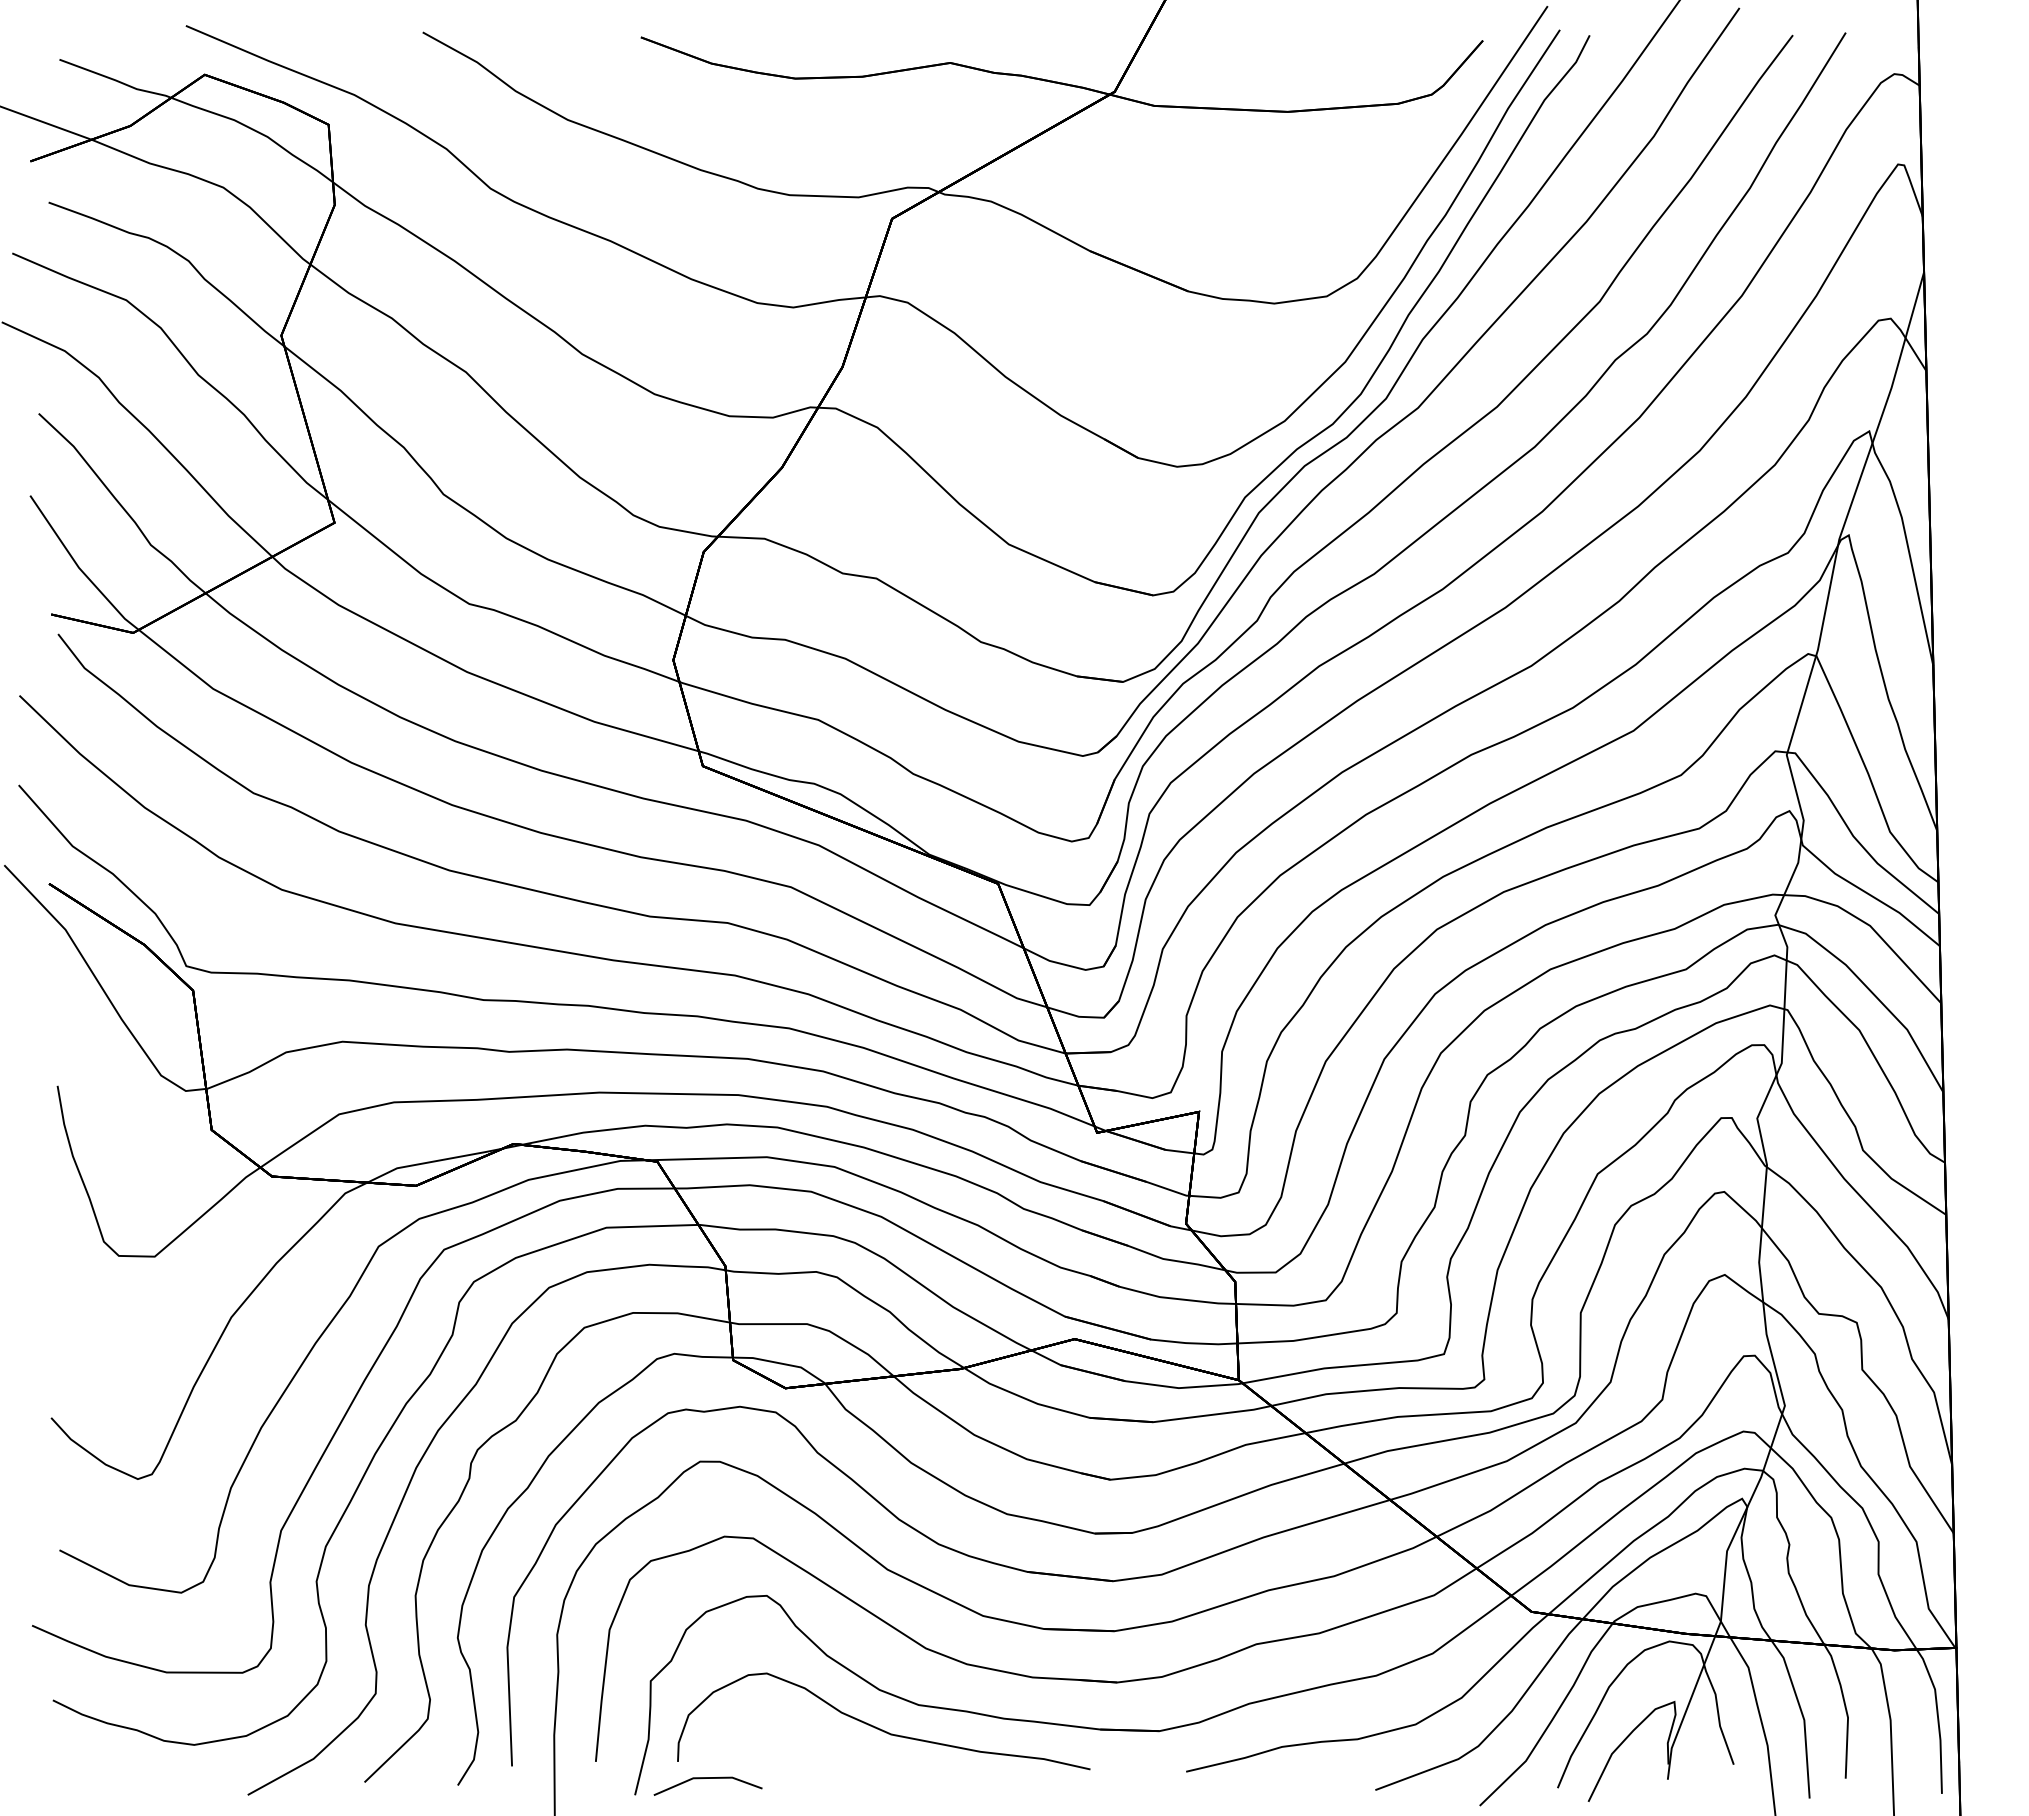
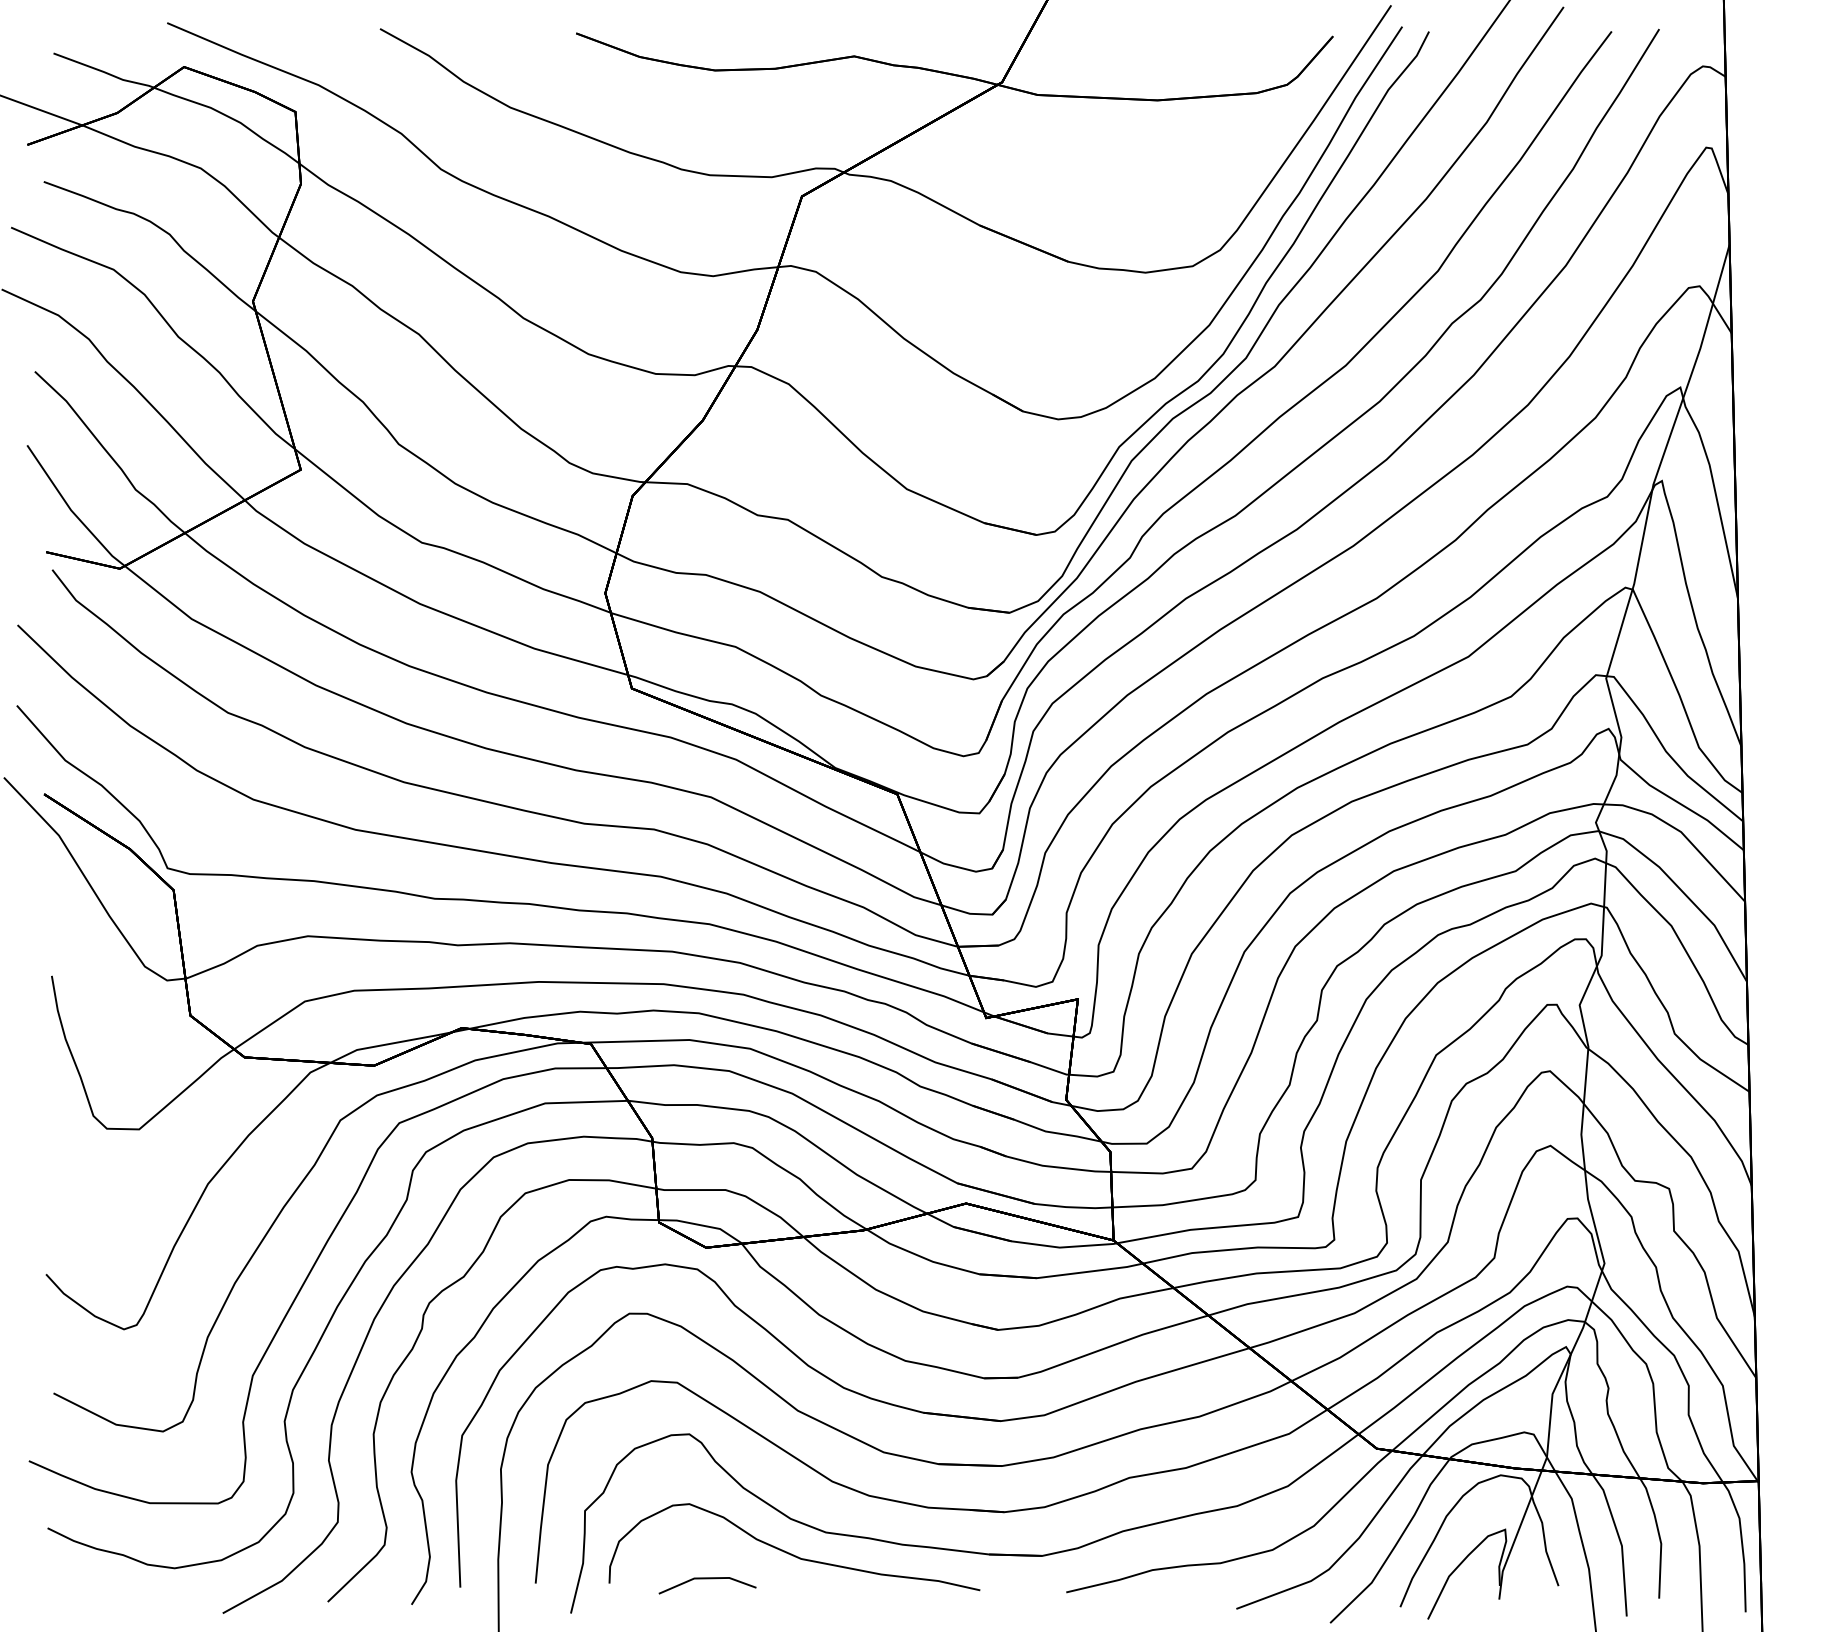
part: (707, 1778) -> (707, 1578), moved

